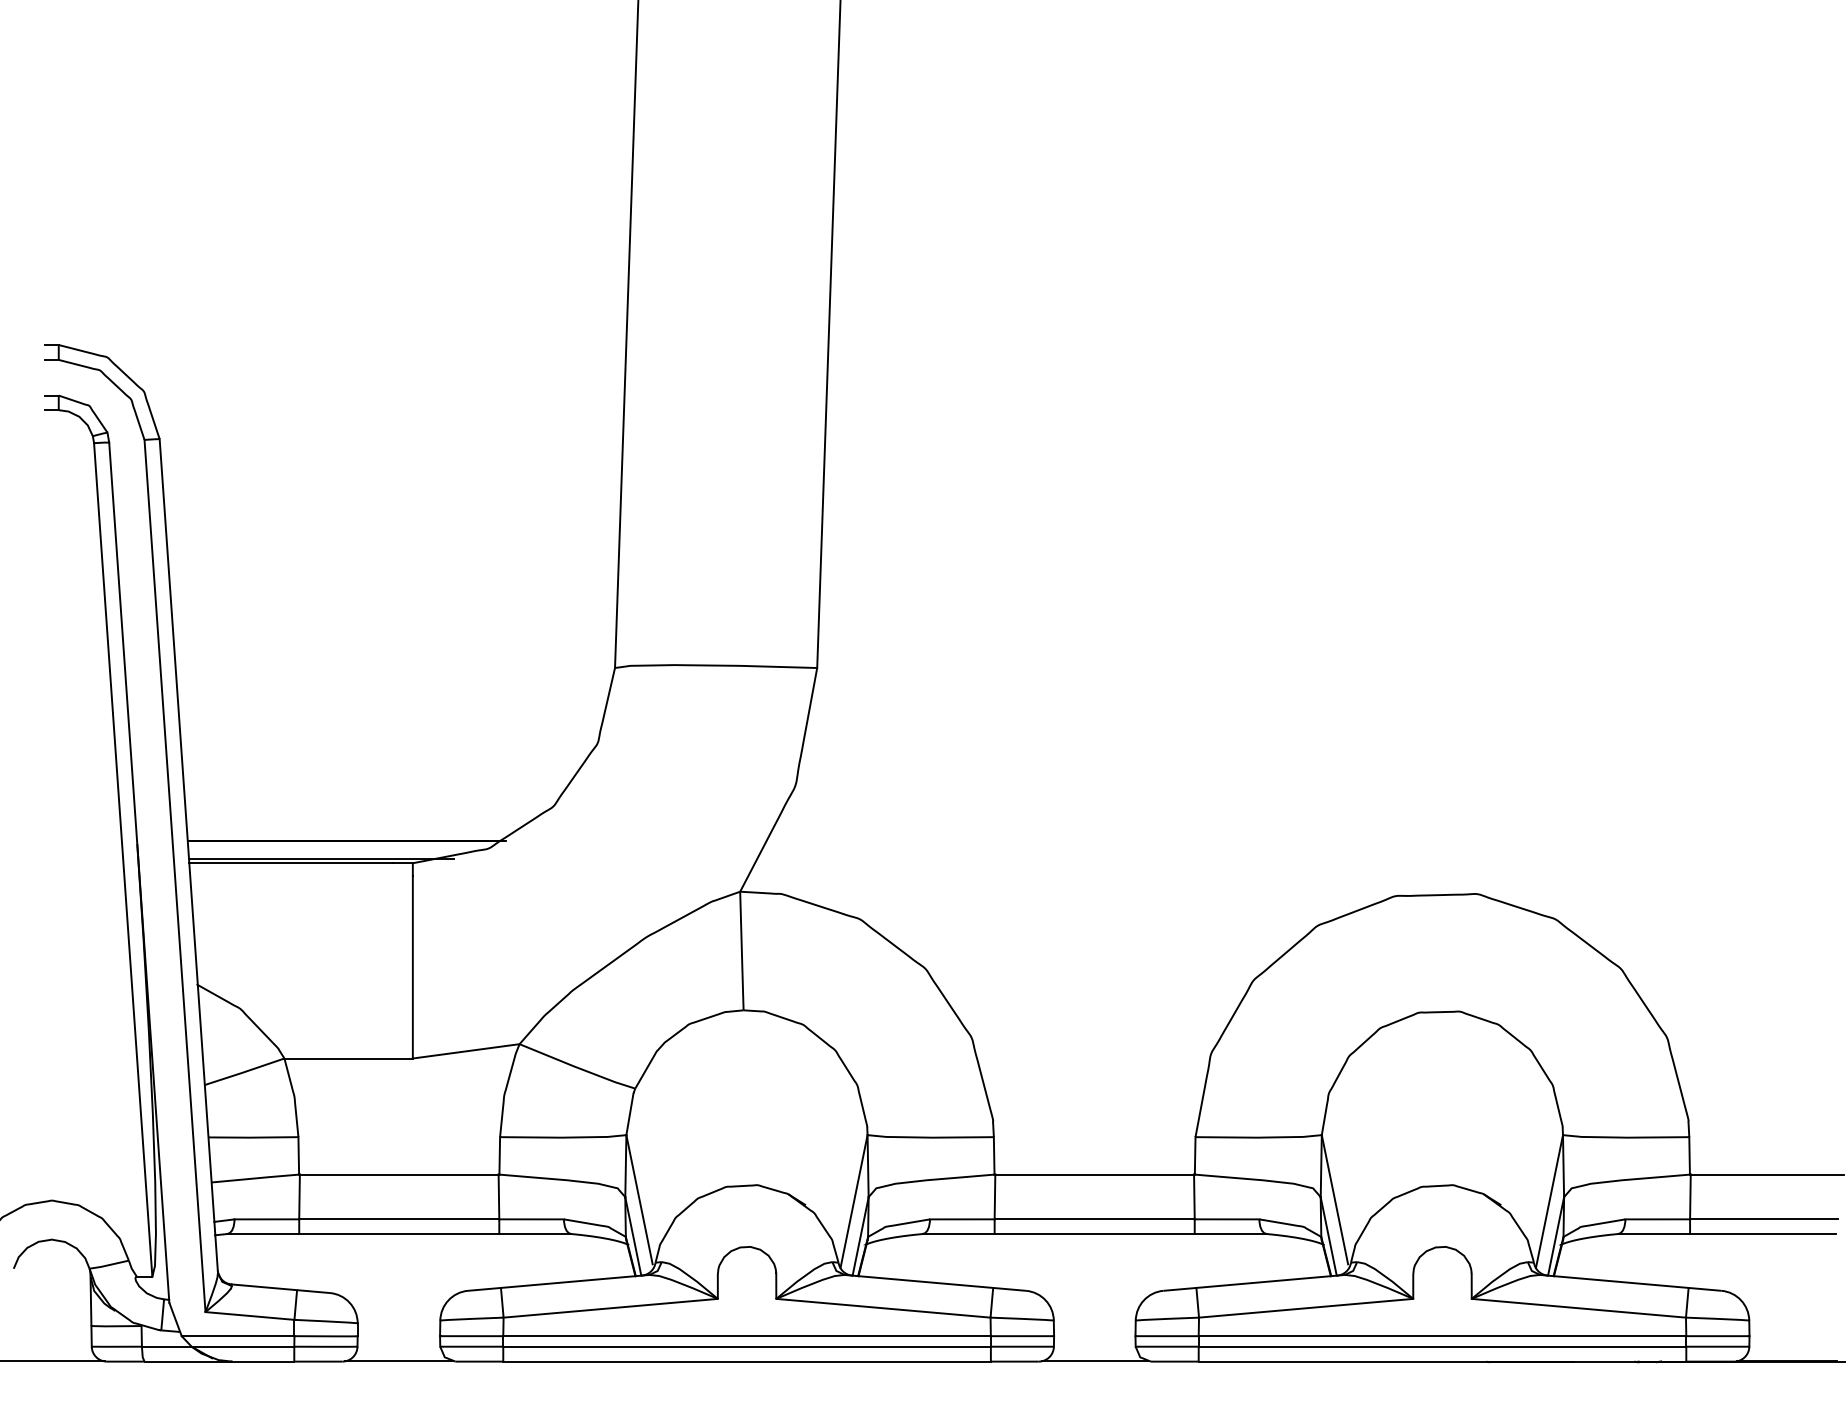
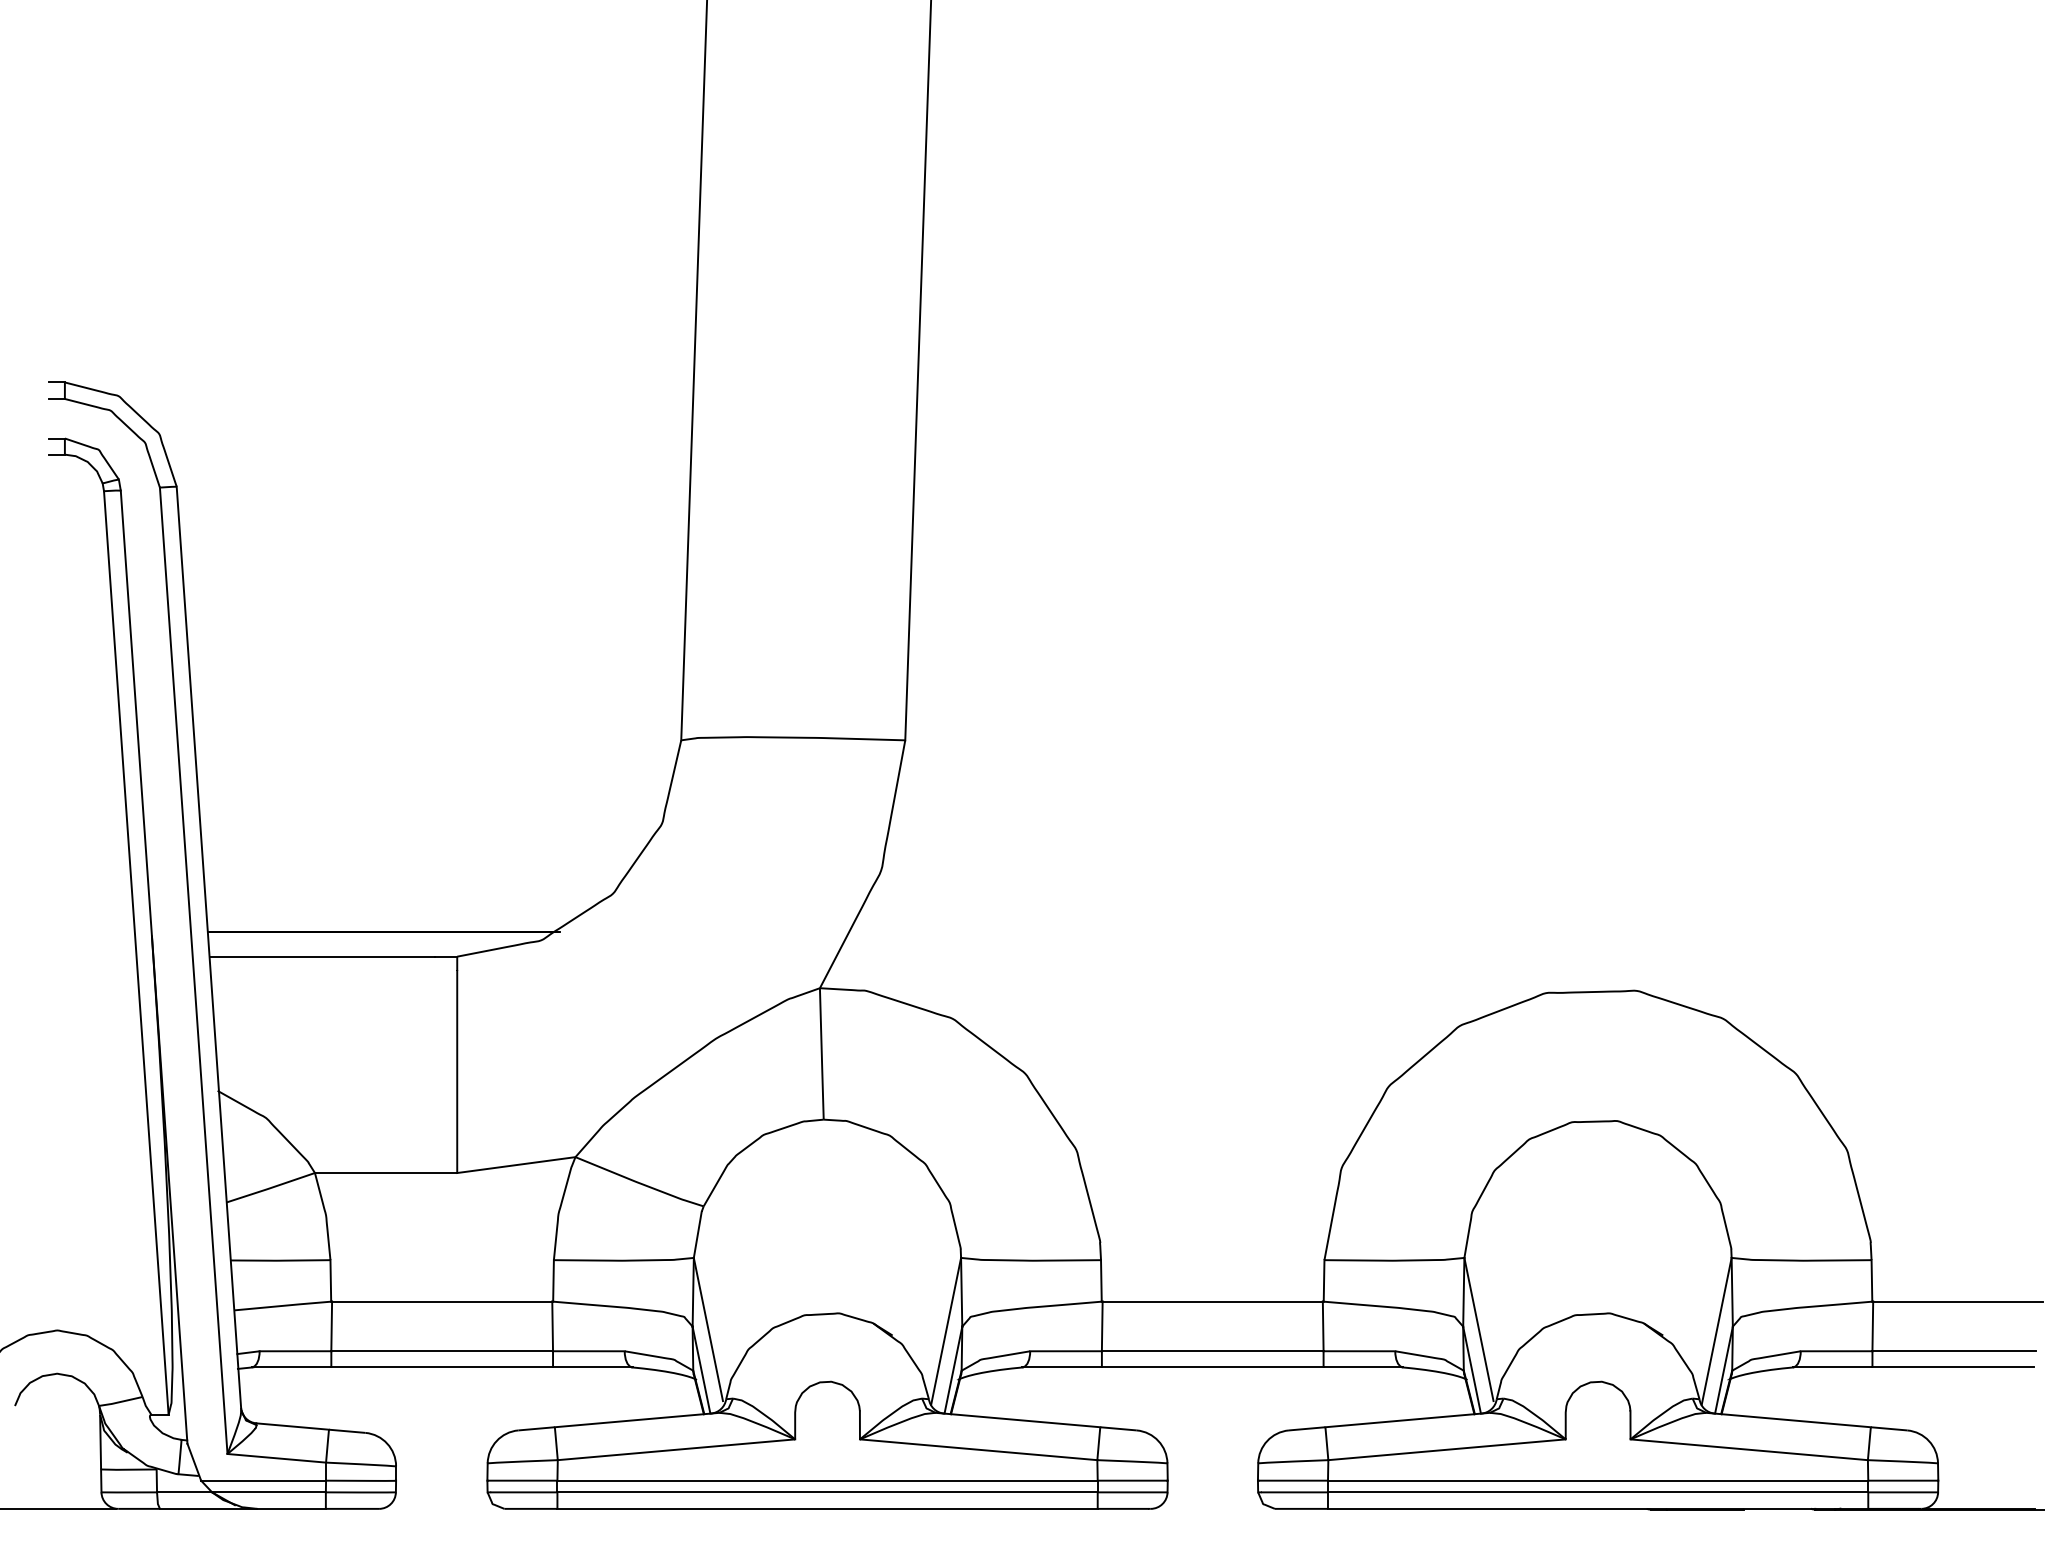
line: (321, 858) -> (356, 951), removed
line: (398, 1361) -> (441, 1508), removed
line: (1094, 1361) -> (1212, 1508), removed

